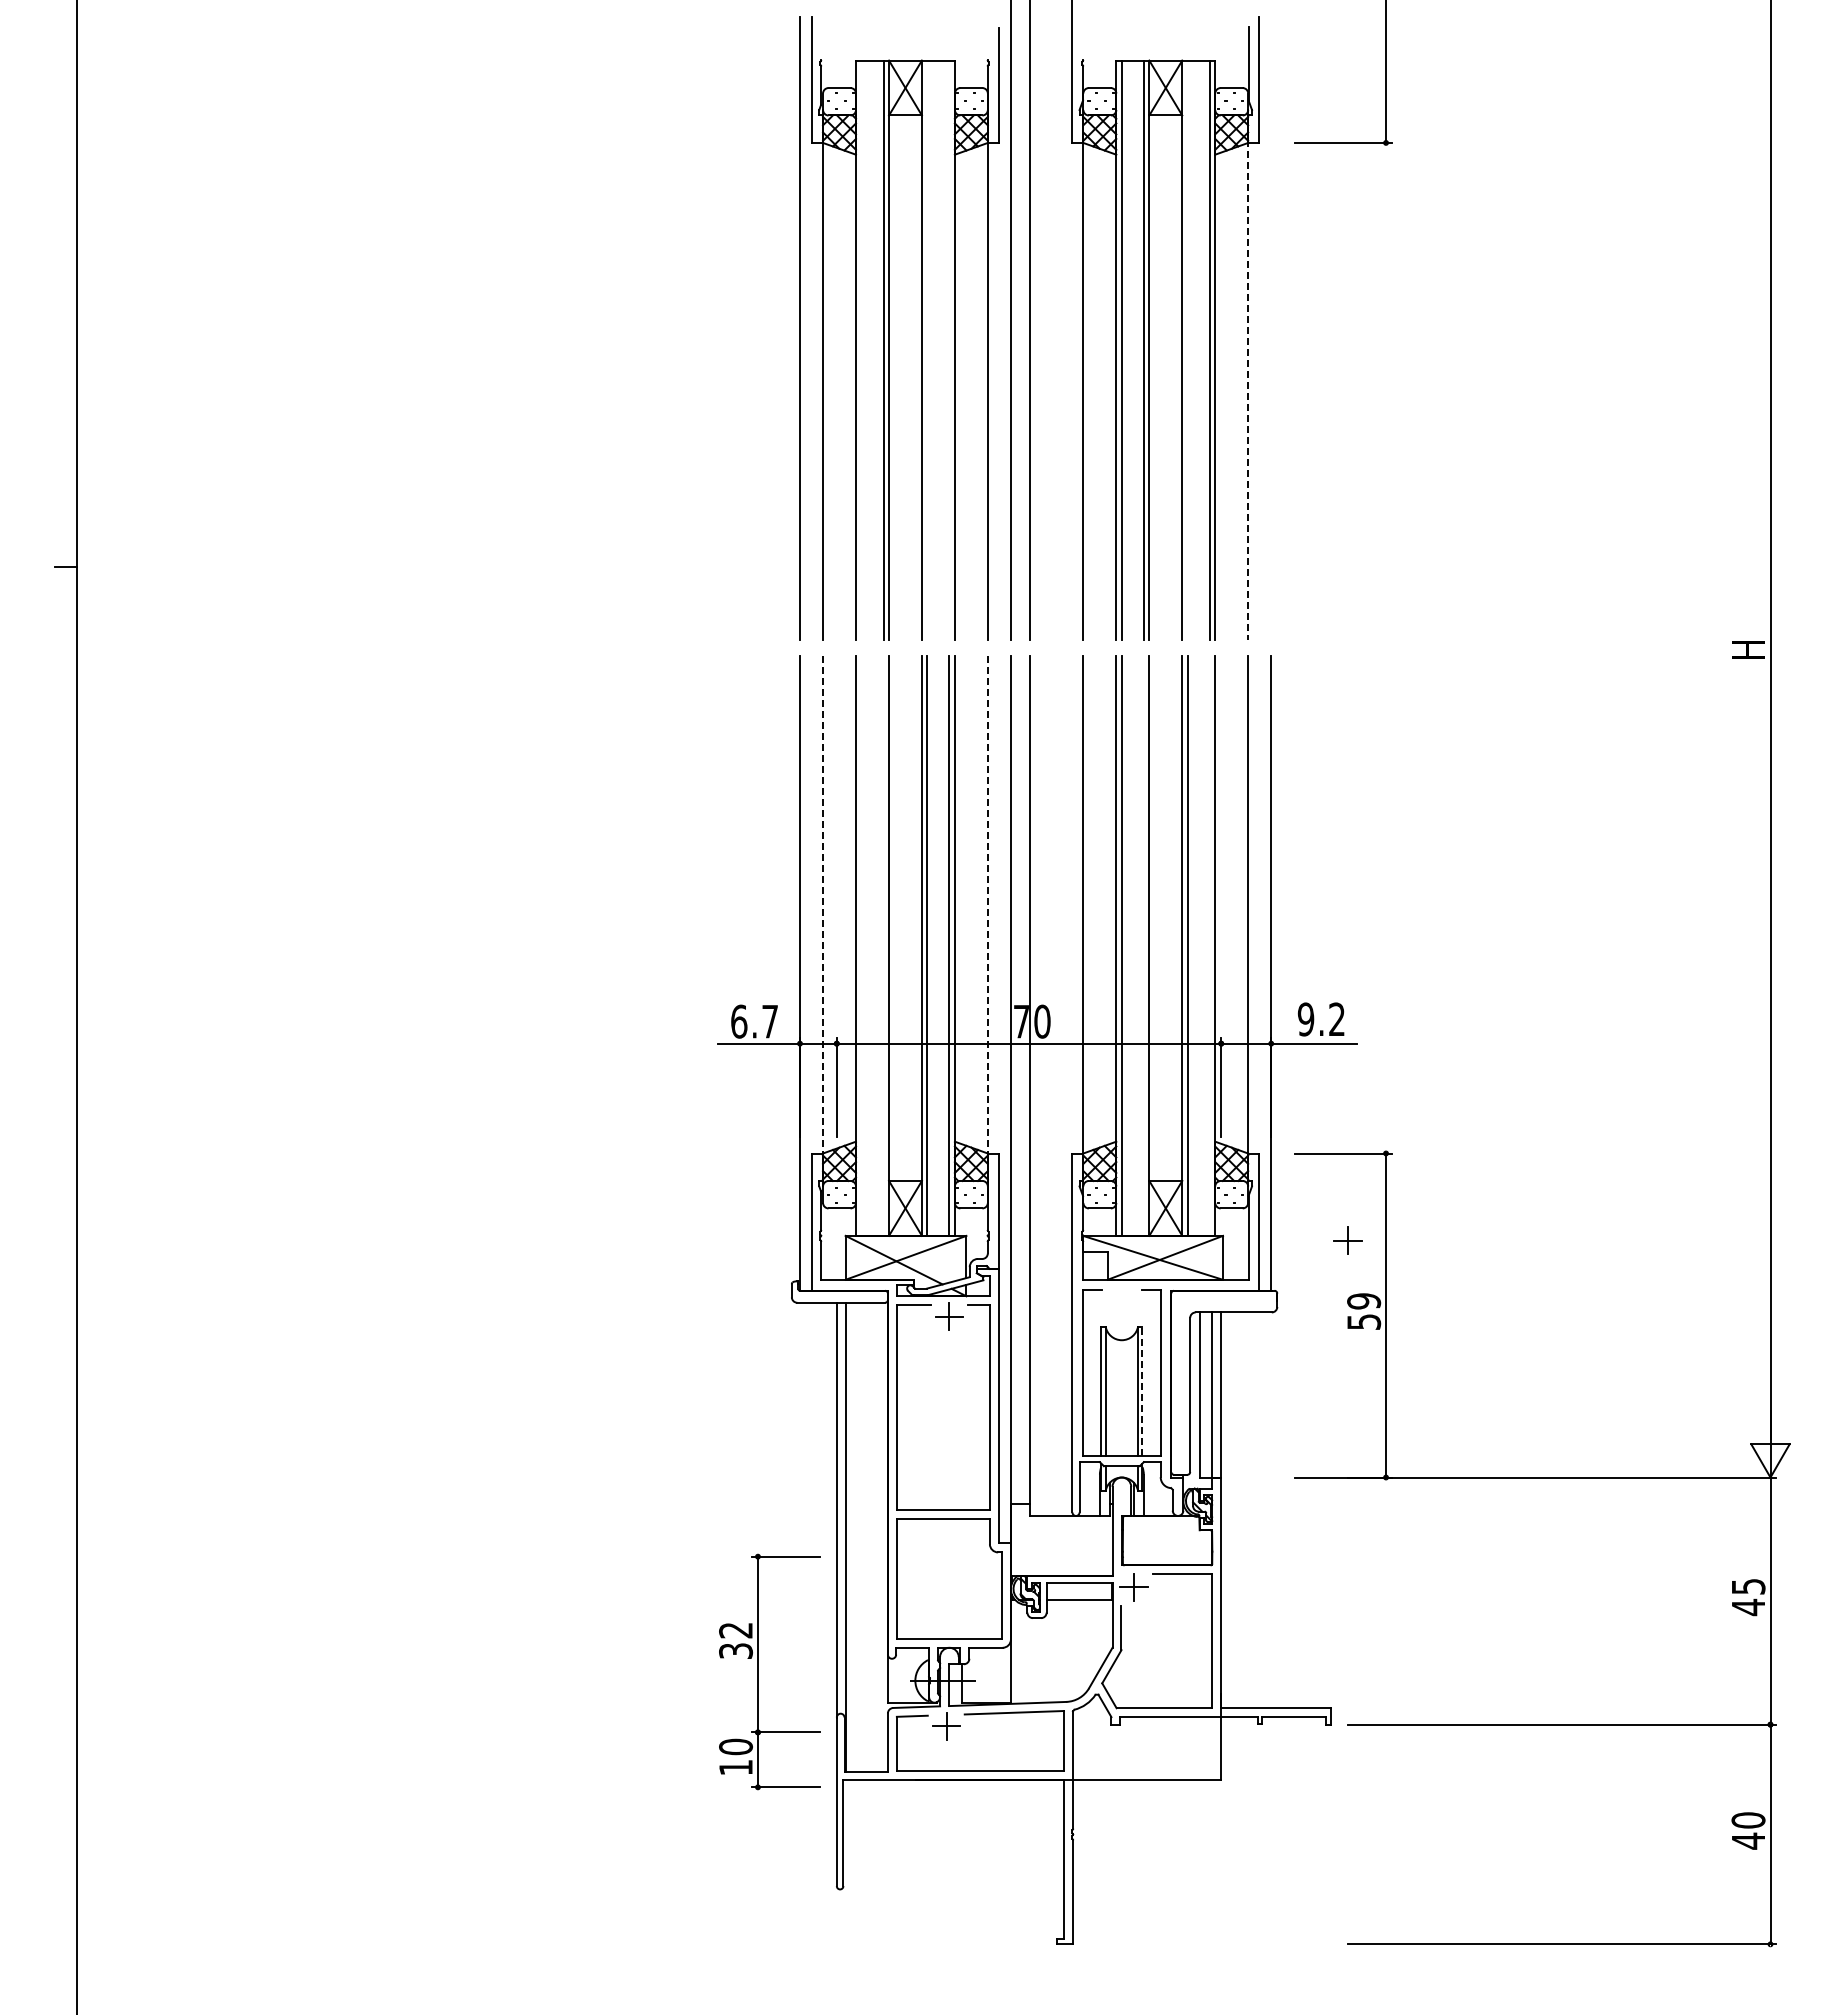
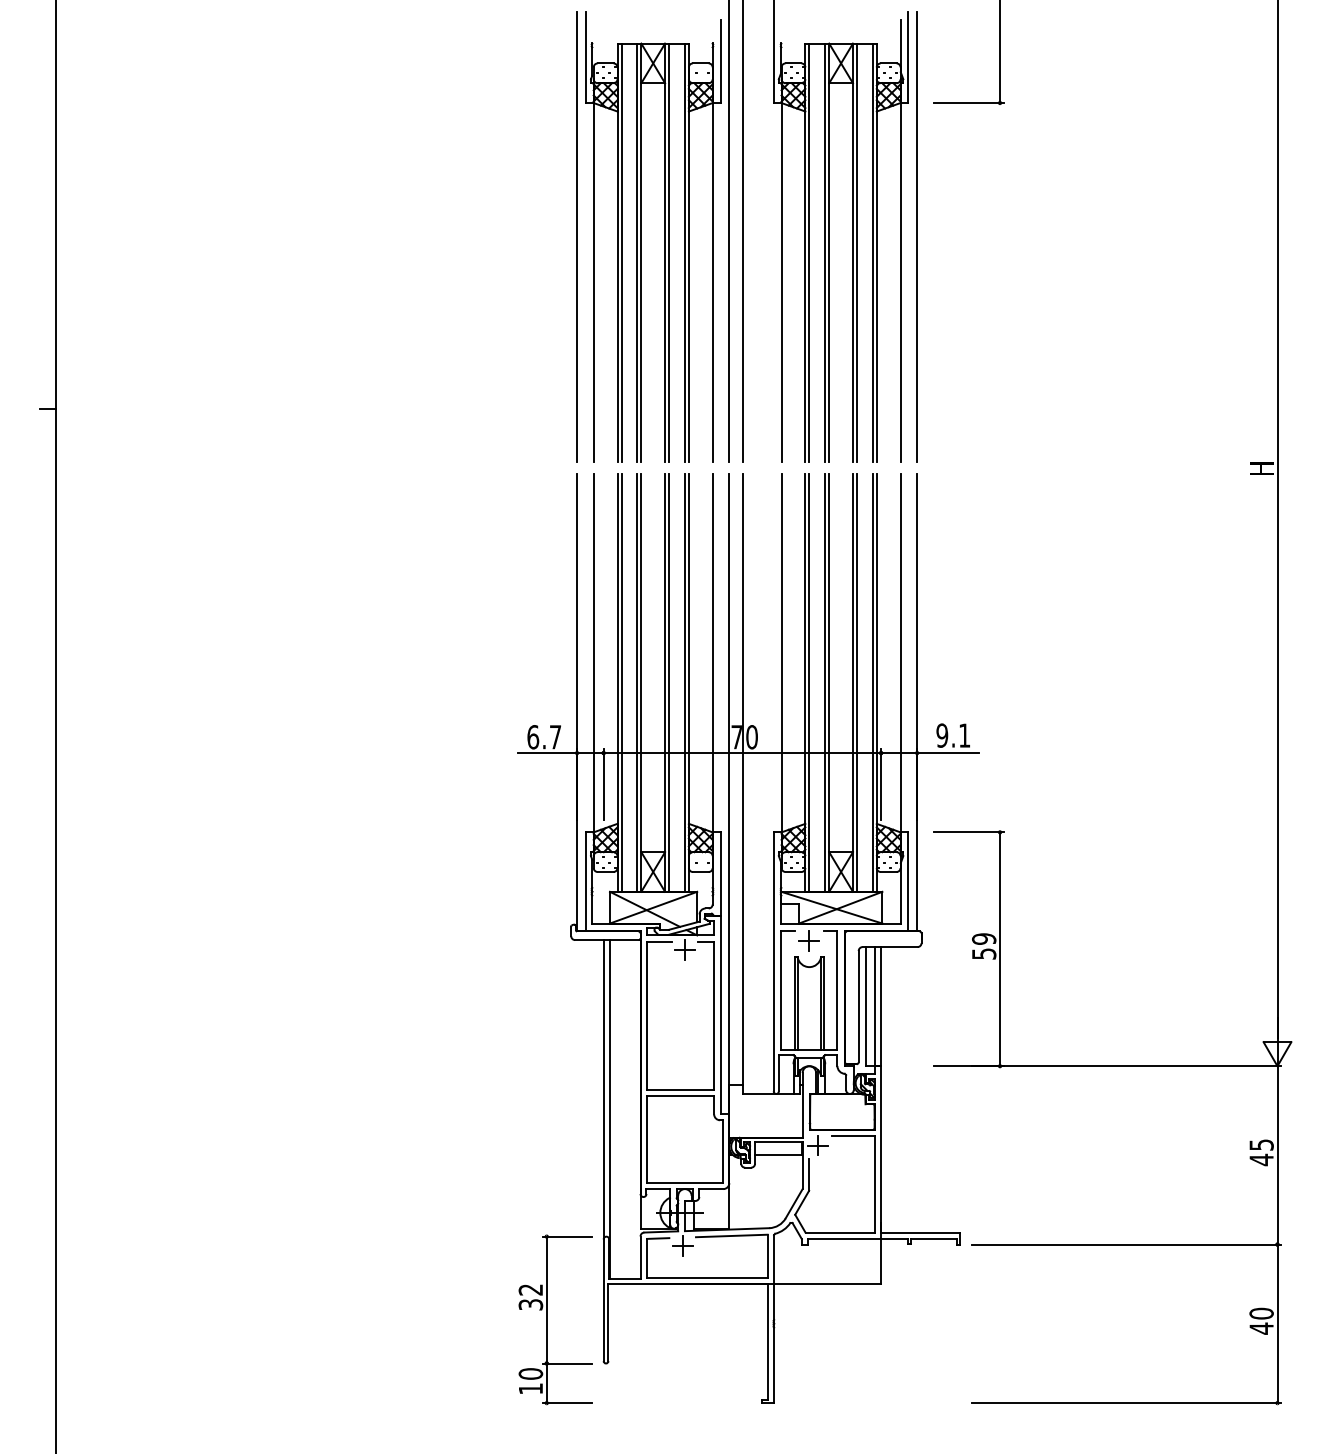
line: (1271, 327) -> (917, 236), added
line: (861, 349) -> (621, 252), added
line: (927, 349) -> (669, 252), added
line: (949, 349) -> (684, 252), added
line: (1187, 349) -> (856, 252), added
line: (1248, 390) -> (900, 281), dashed -> solid
line: (823, 906) -> (594, 654), dashed -> solid
line: (987, 906) -> (712, 654), dashed -> solid
line: (861, 945) -> (621, 682), added
line: (883, 945) -> (637, 682), added
line: (1143, 945) -> (824, 682), added
line: (1209, 945) -> (872, 682), added
text: (1336, 1018) -> (964, 734), 9.2 -> 9.1
part: (1347, 1240) -> (809, 941), moved
line: (1142, 1391) -> (824, 1004), dashed -> solid
part: (758, 1671) -> (547, 1319), moved

